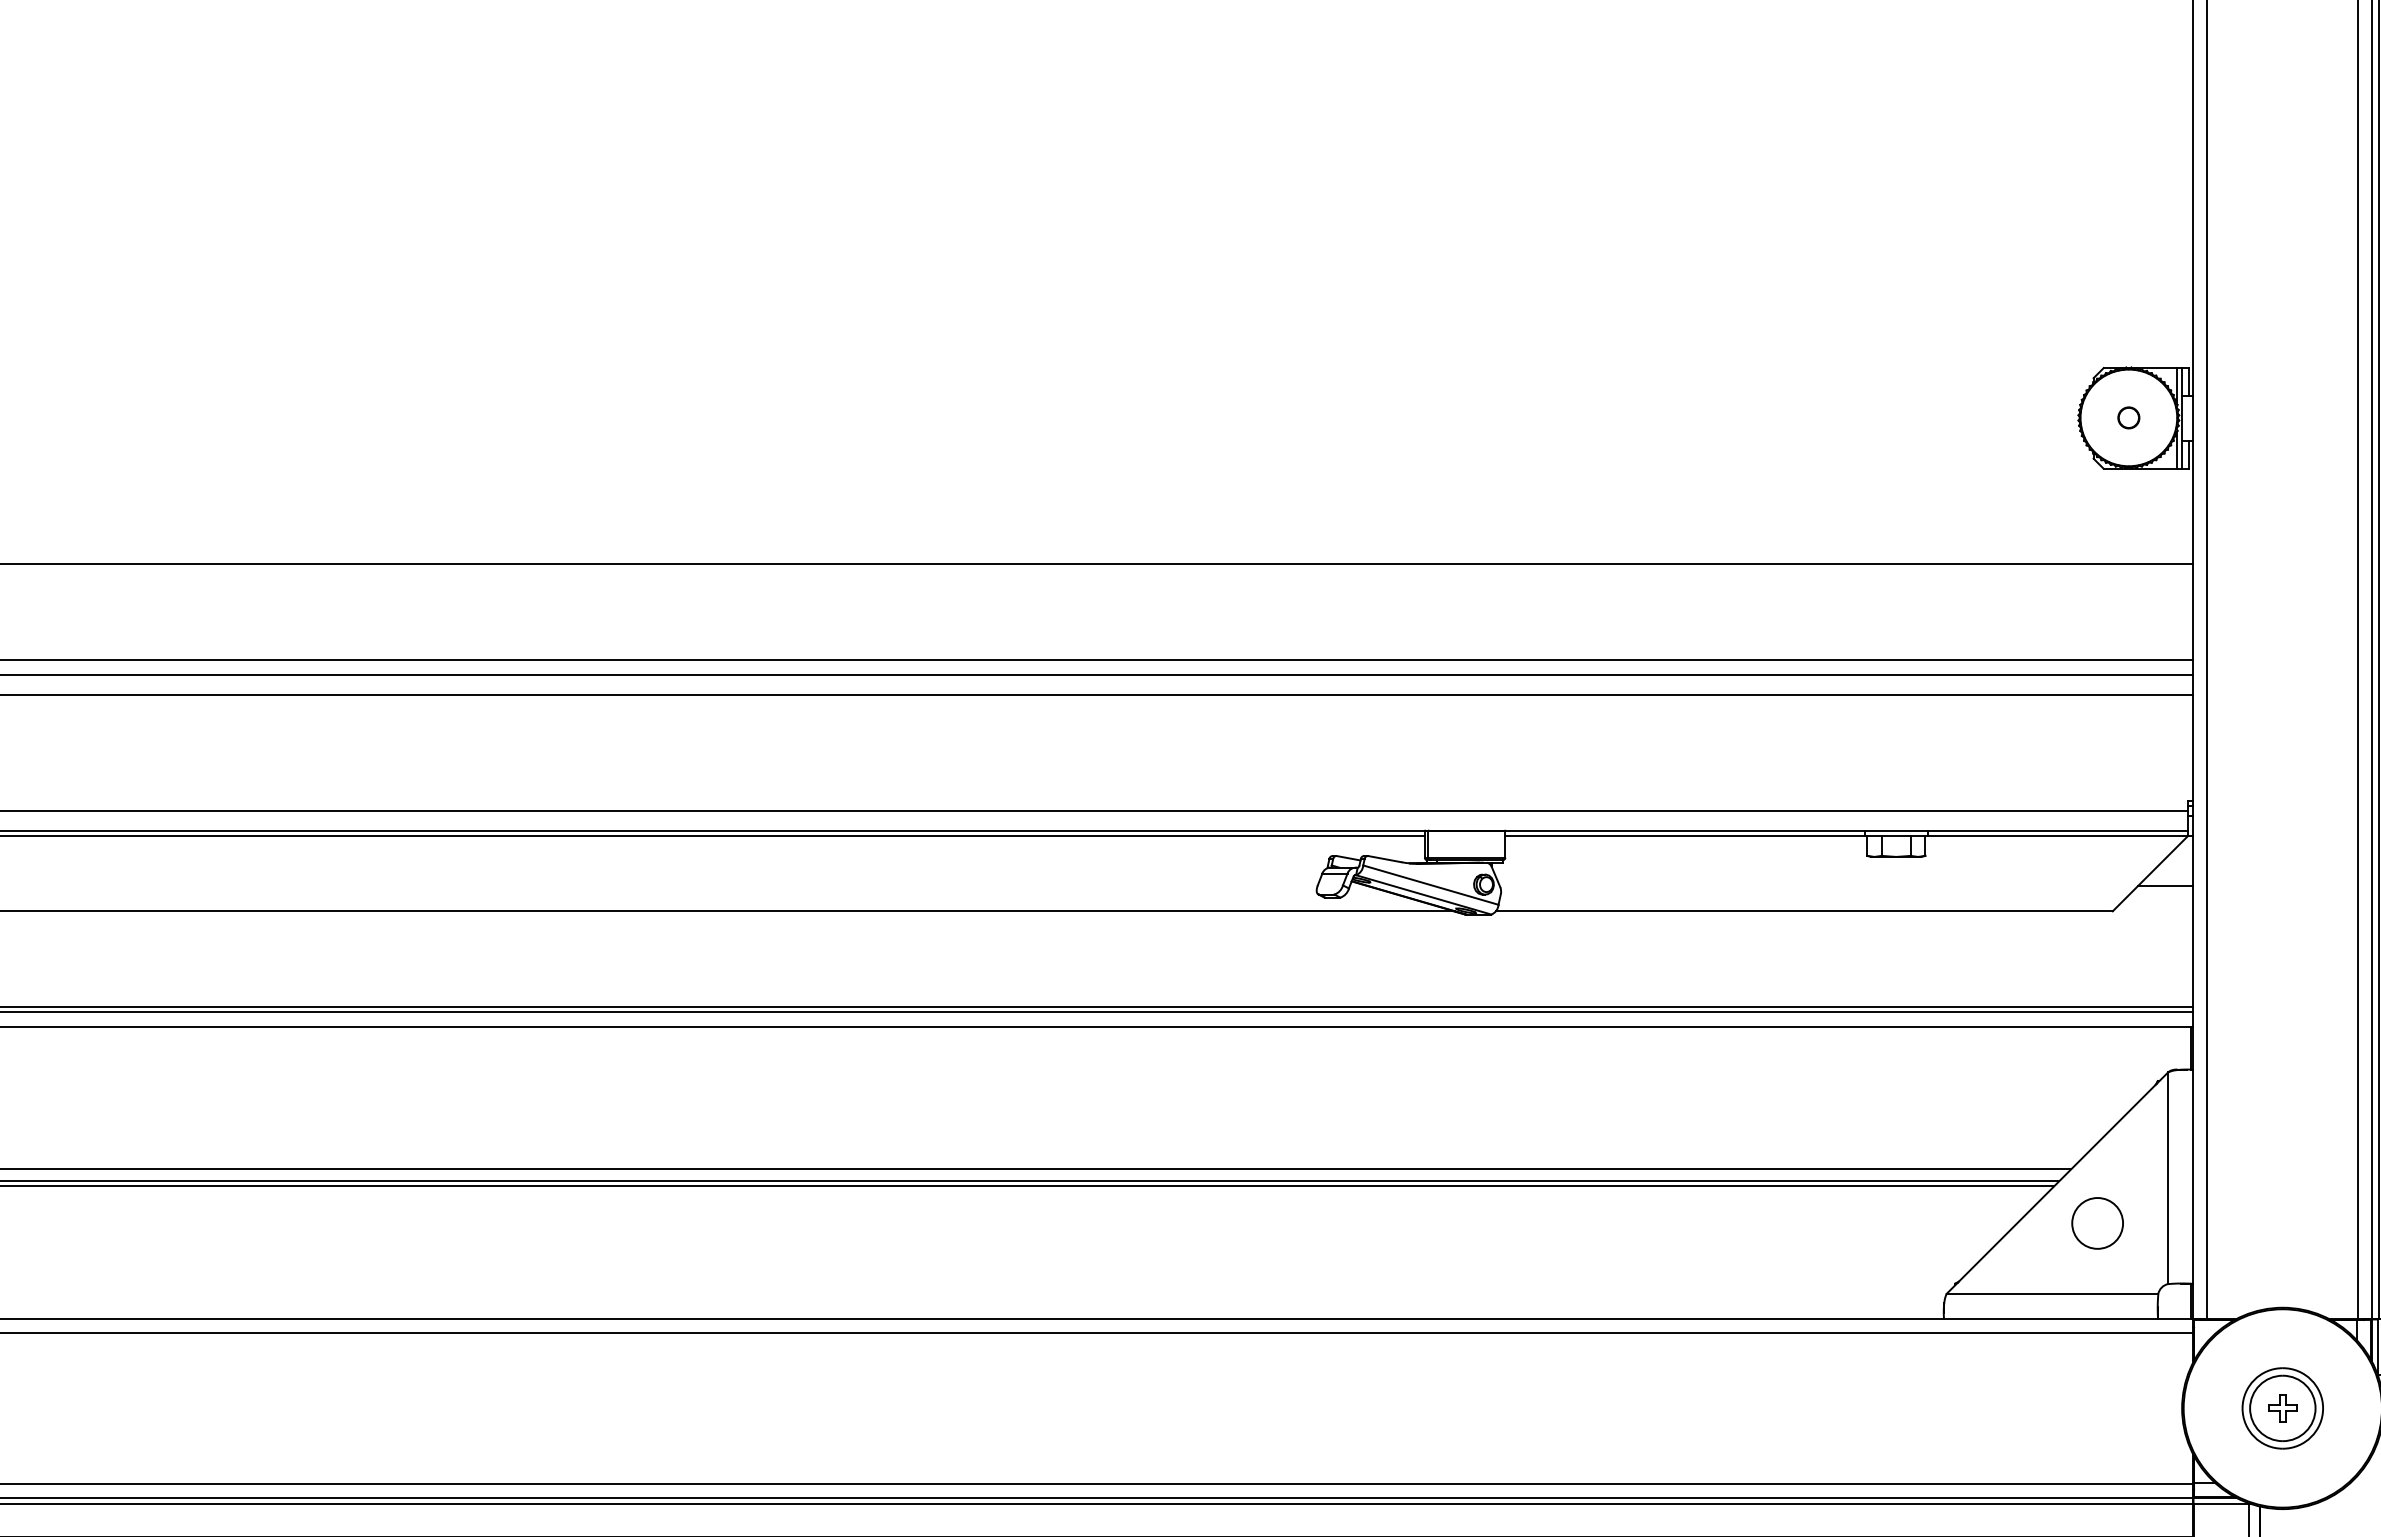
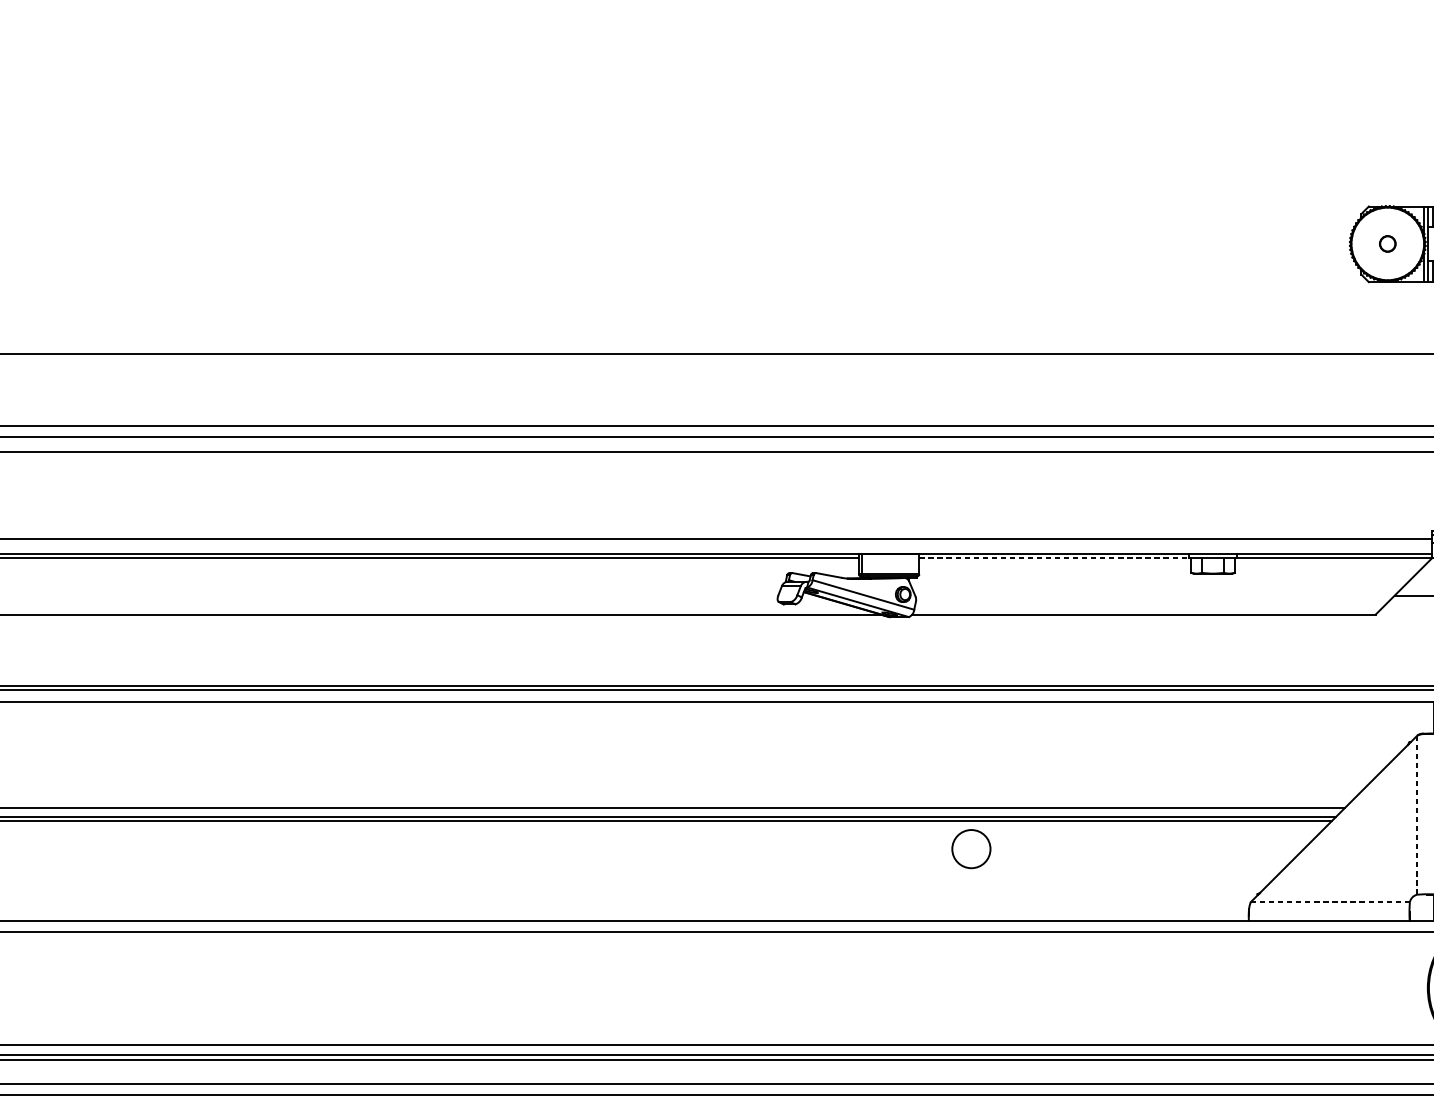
line: (1684, 835) -> (1053, 557), solid -> dashed
line: (2168, 1178) -> (1417, 815), solid -> dashed
circle: (2097, 1223) -> (971, 849), moved
line: (2052, 1293) -> (1330, 901), solid -> dashed

